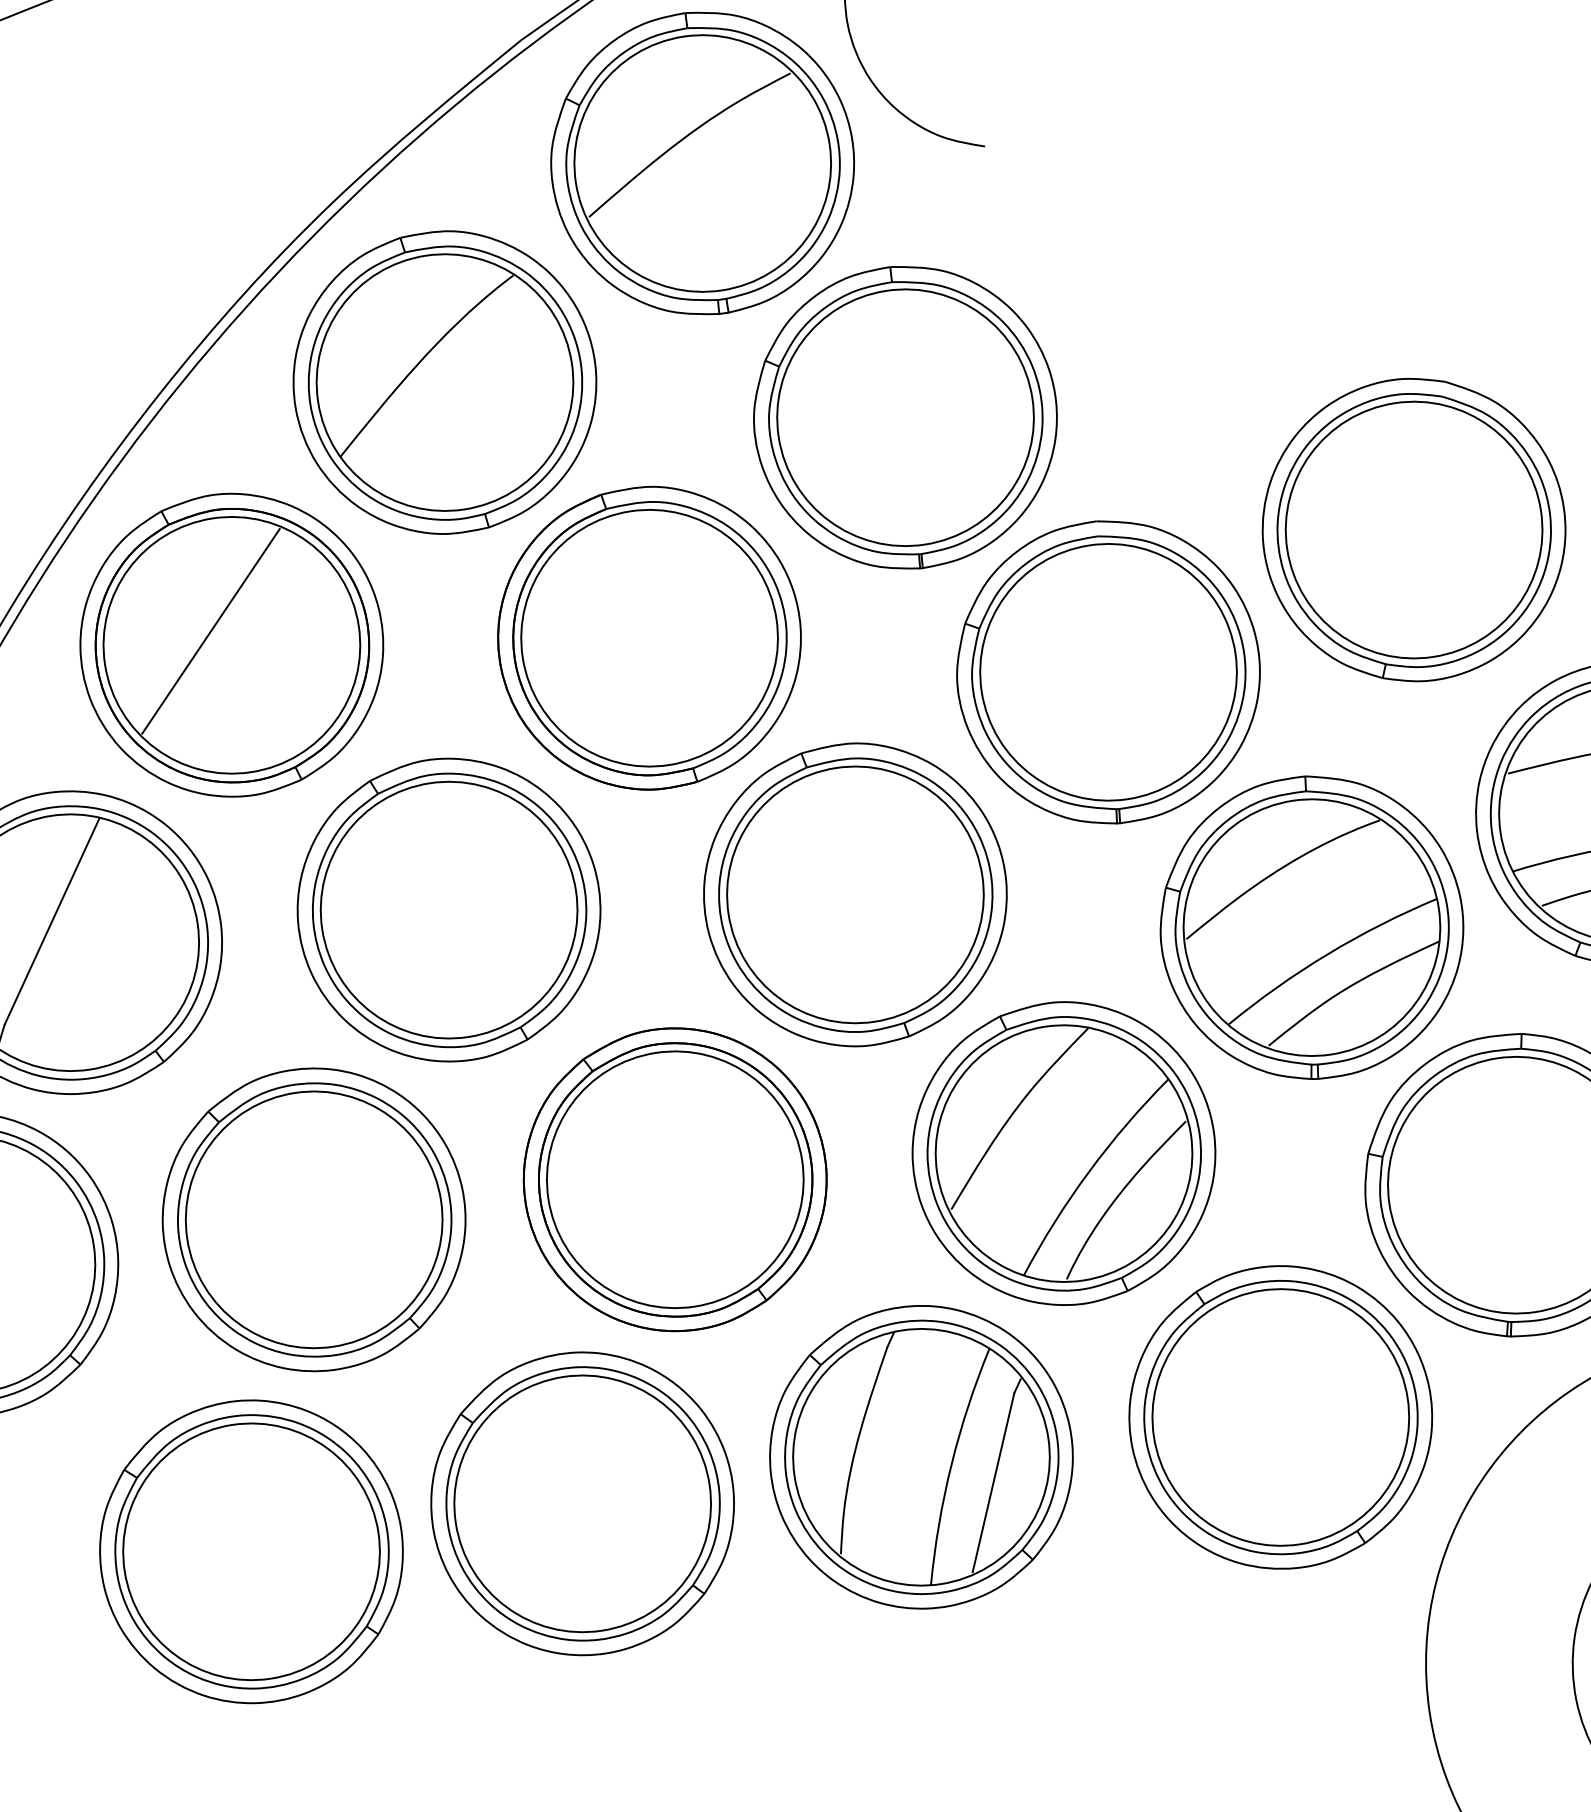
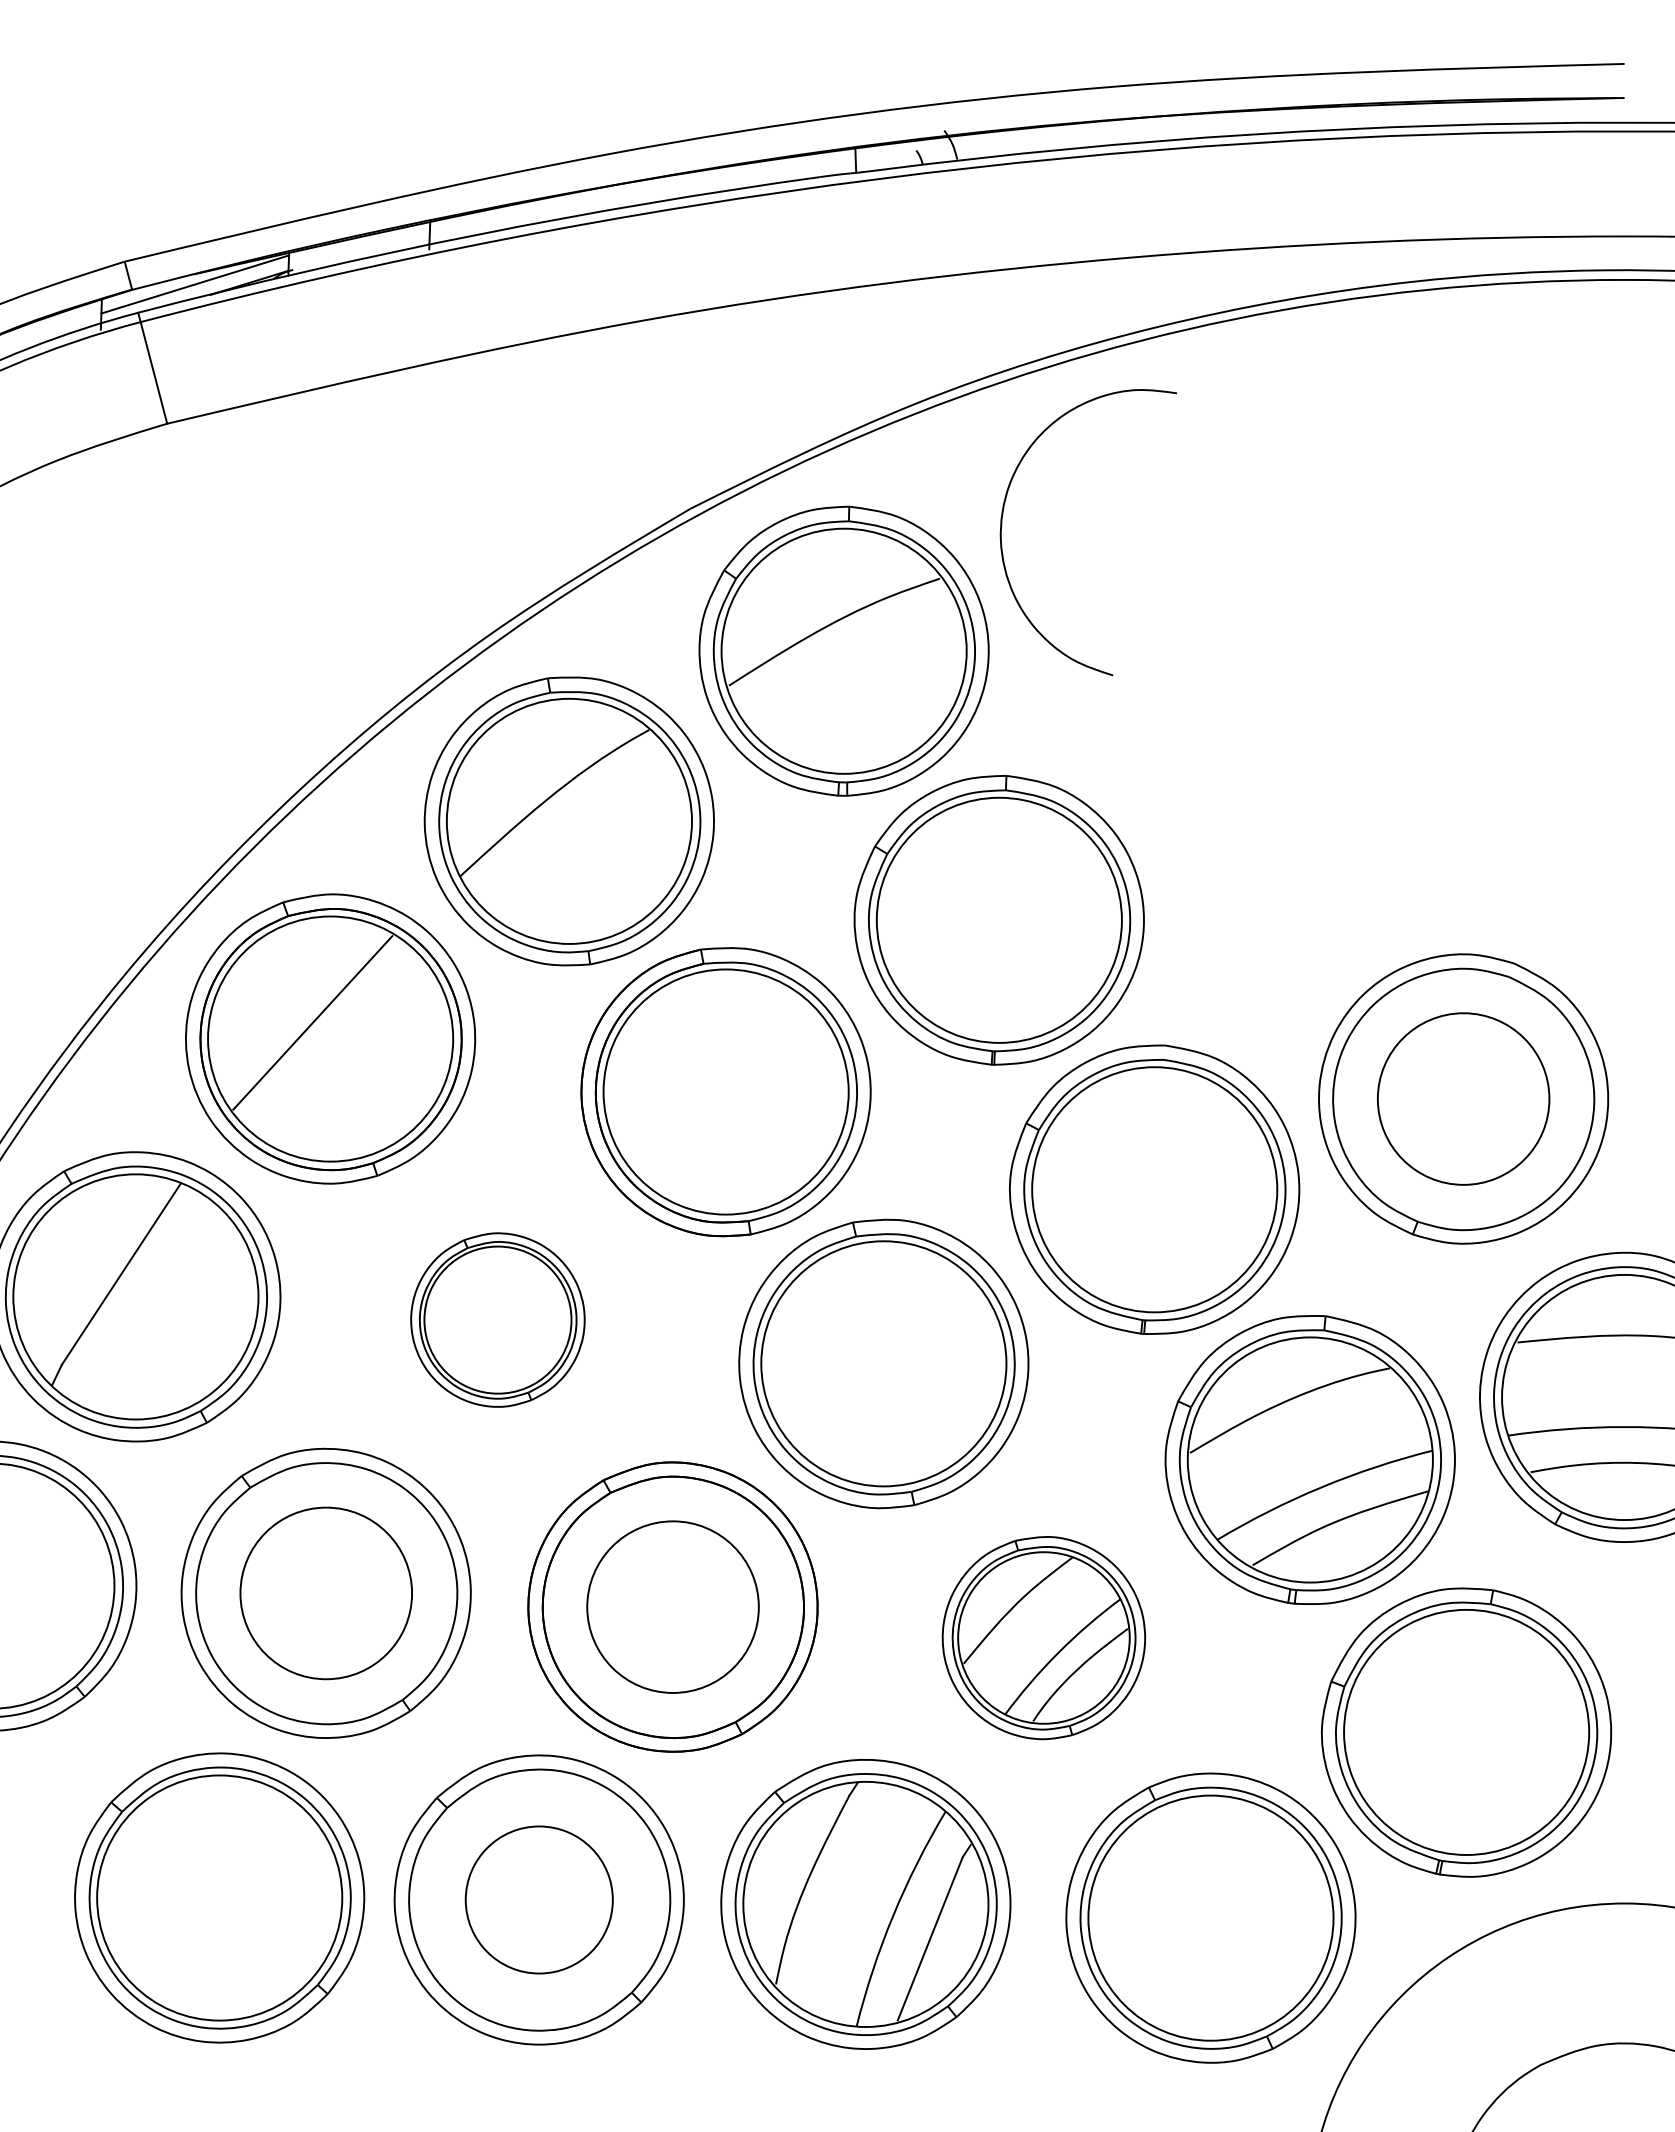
circle: (1413, 529) -> (1463, 1098), size x0.7
part: (448, 909) -> (497, 1319), size x0.6
part: (1063, 1153) -> (1043, 1637), size x0.7
circle: (674, 1179) -> (672, 1606), size x0.7
circle: (313, 1220) -> (325, 1593), size x0.7
circle: (581, 1503) -> (538, 1899), size x0.6

